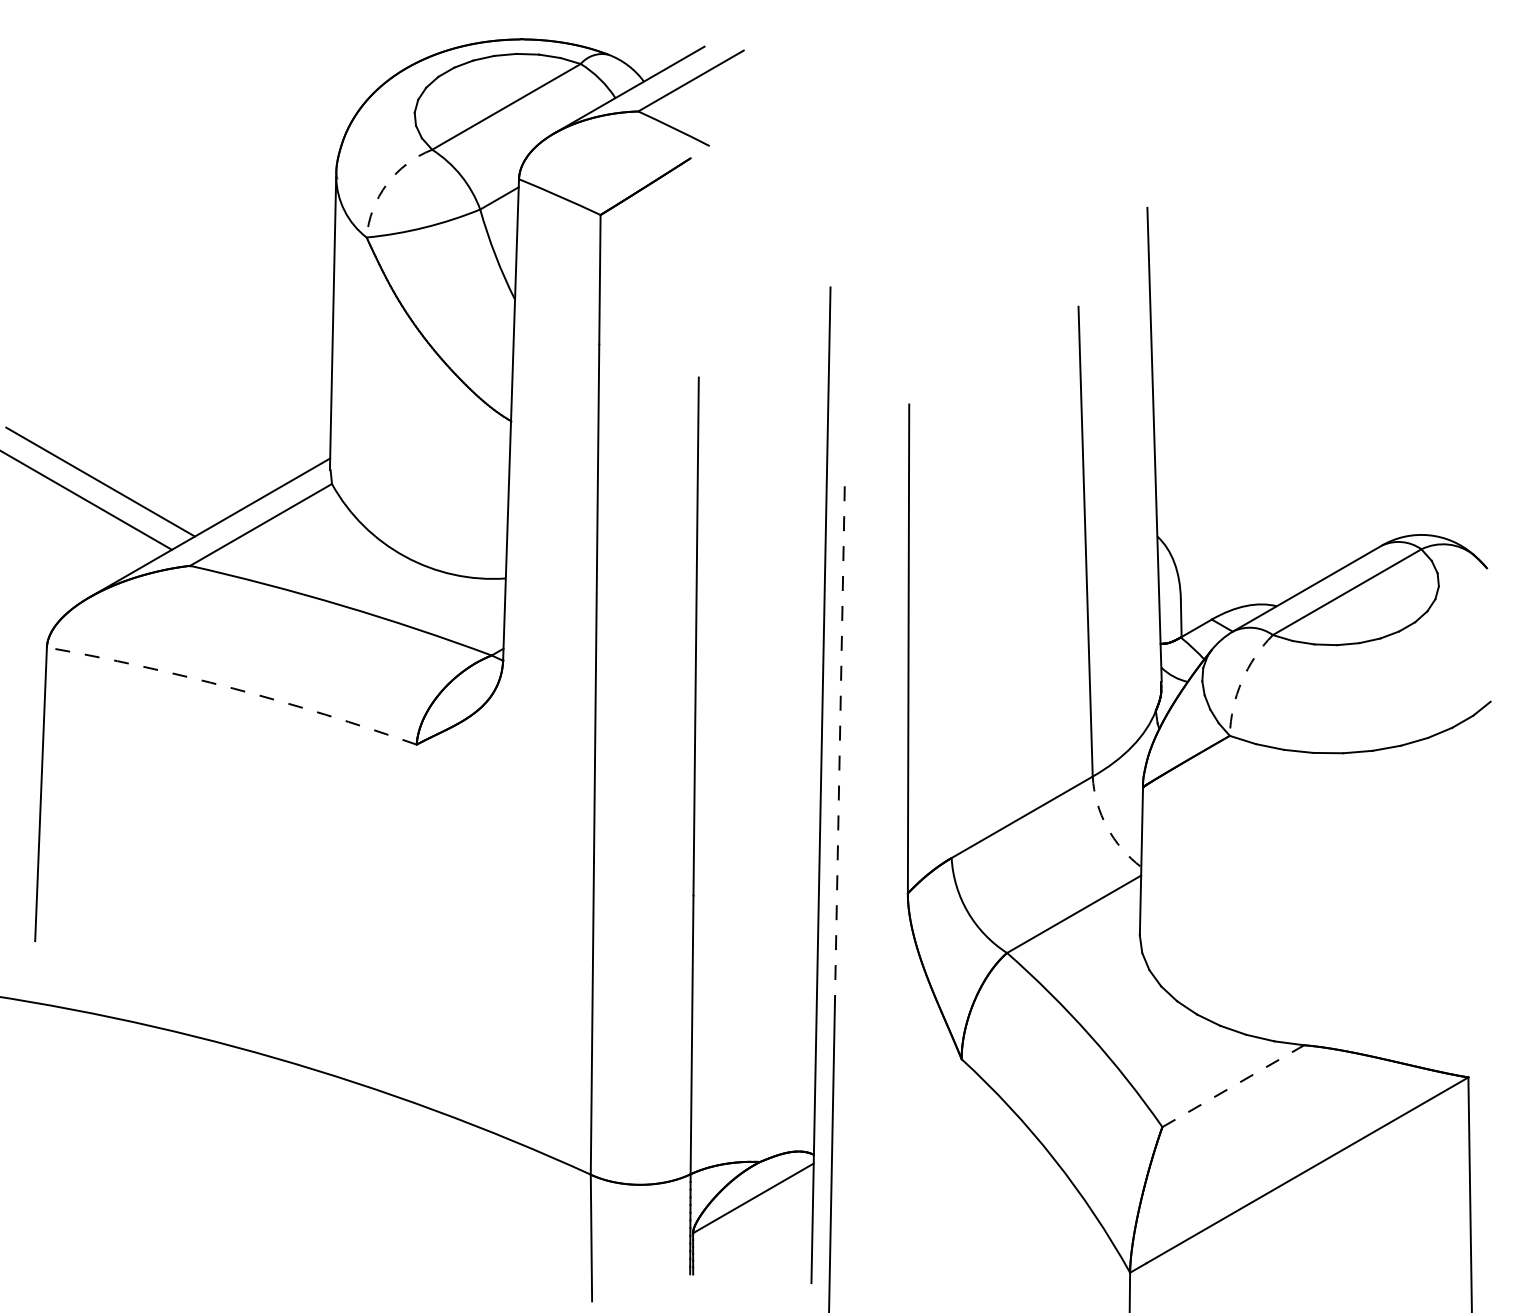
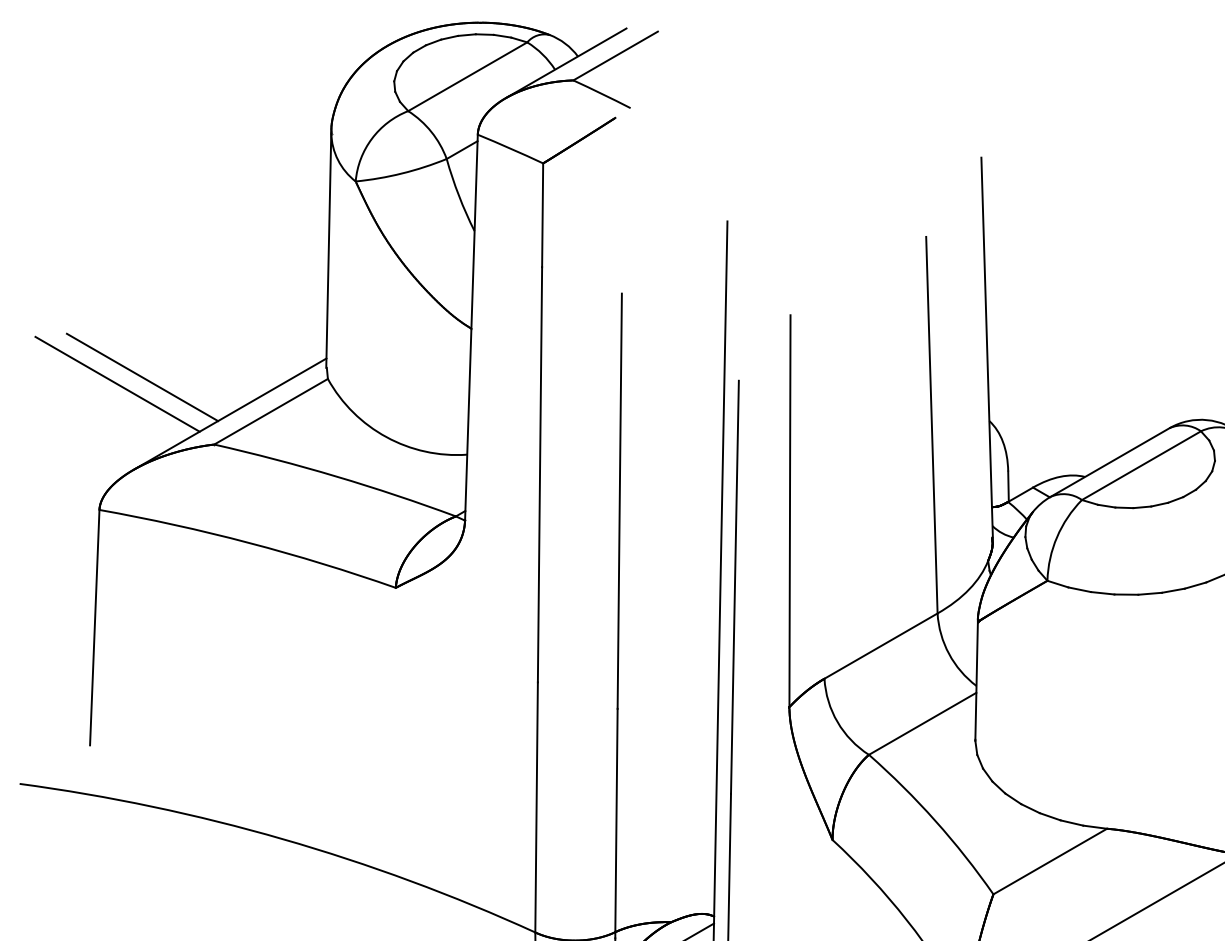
arc: (386, 184) -> (371, 138), dashed -> solid
arc: (1241, 681) -> (1056, 537), dashed -> solid
arc: (233, 688) -> (248, 542), dashed -> solid
line: (839, 743) -> (734, 586), dashed -> solid
arc: (1107, 827) -> (949, 654), dashed -> solid
line: (1233, 1086) -> (1050, 861), dashed -> solid

